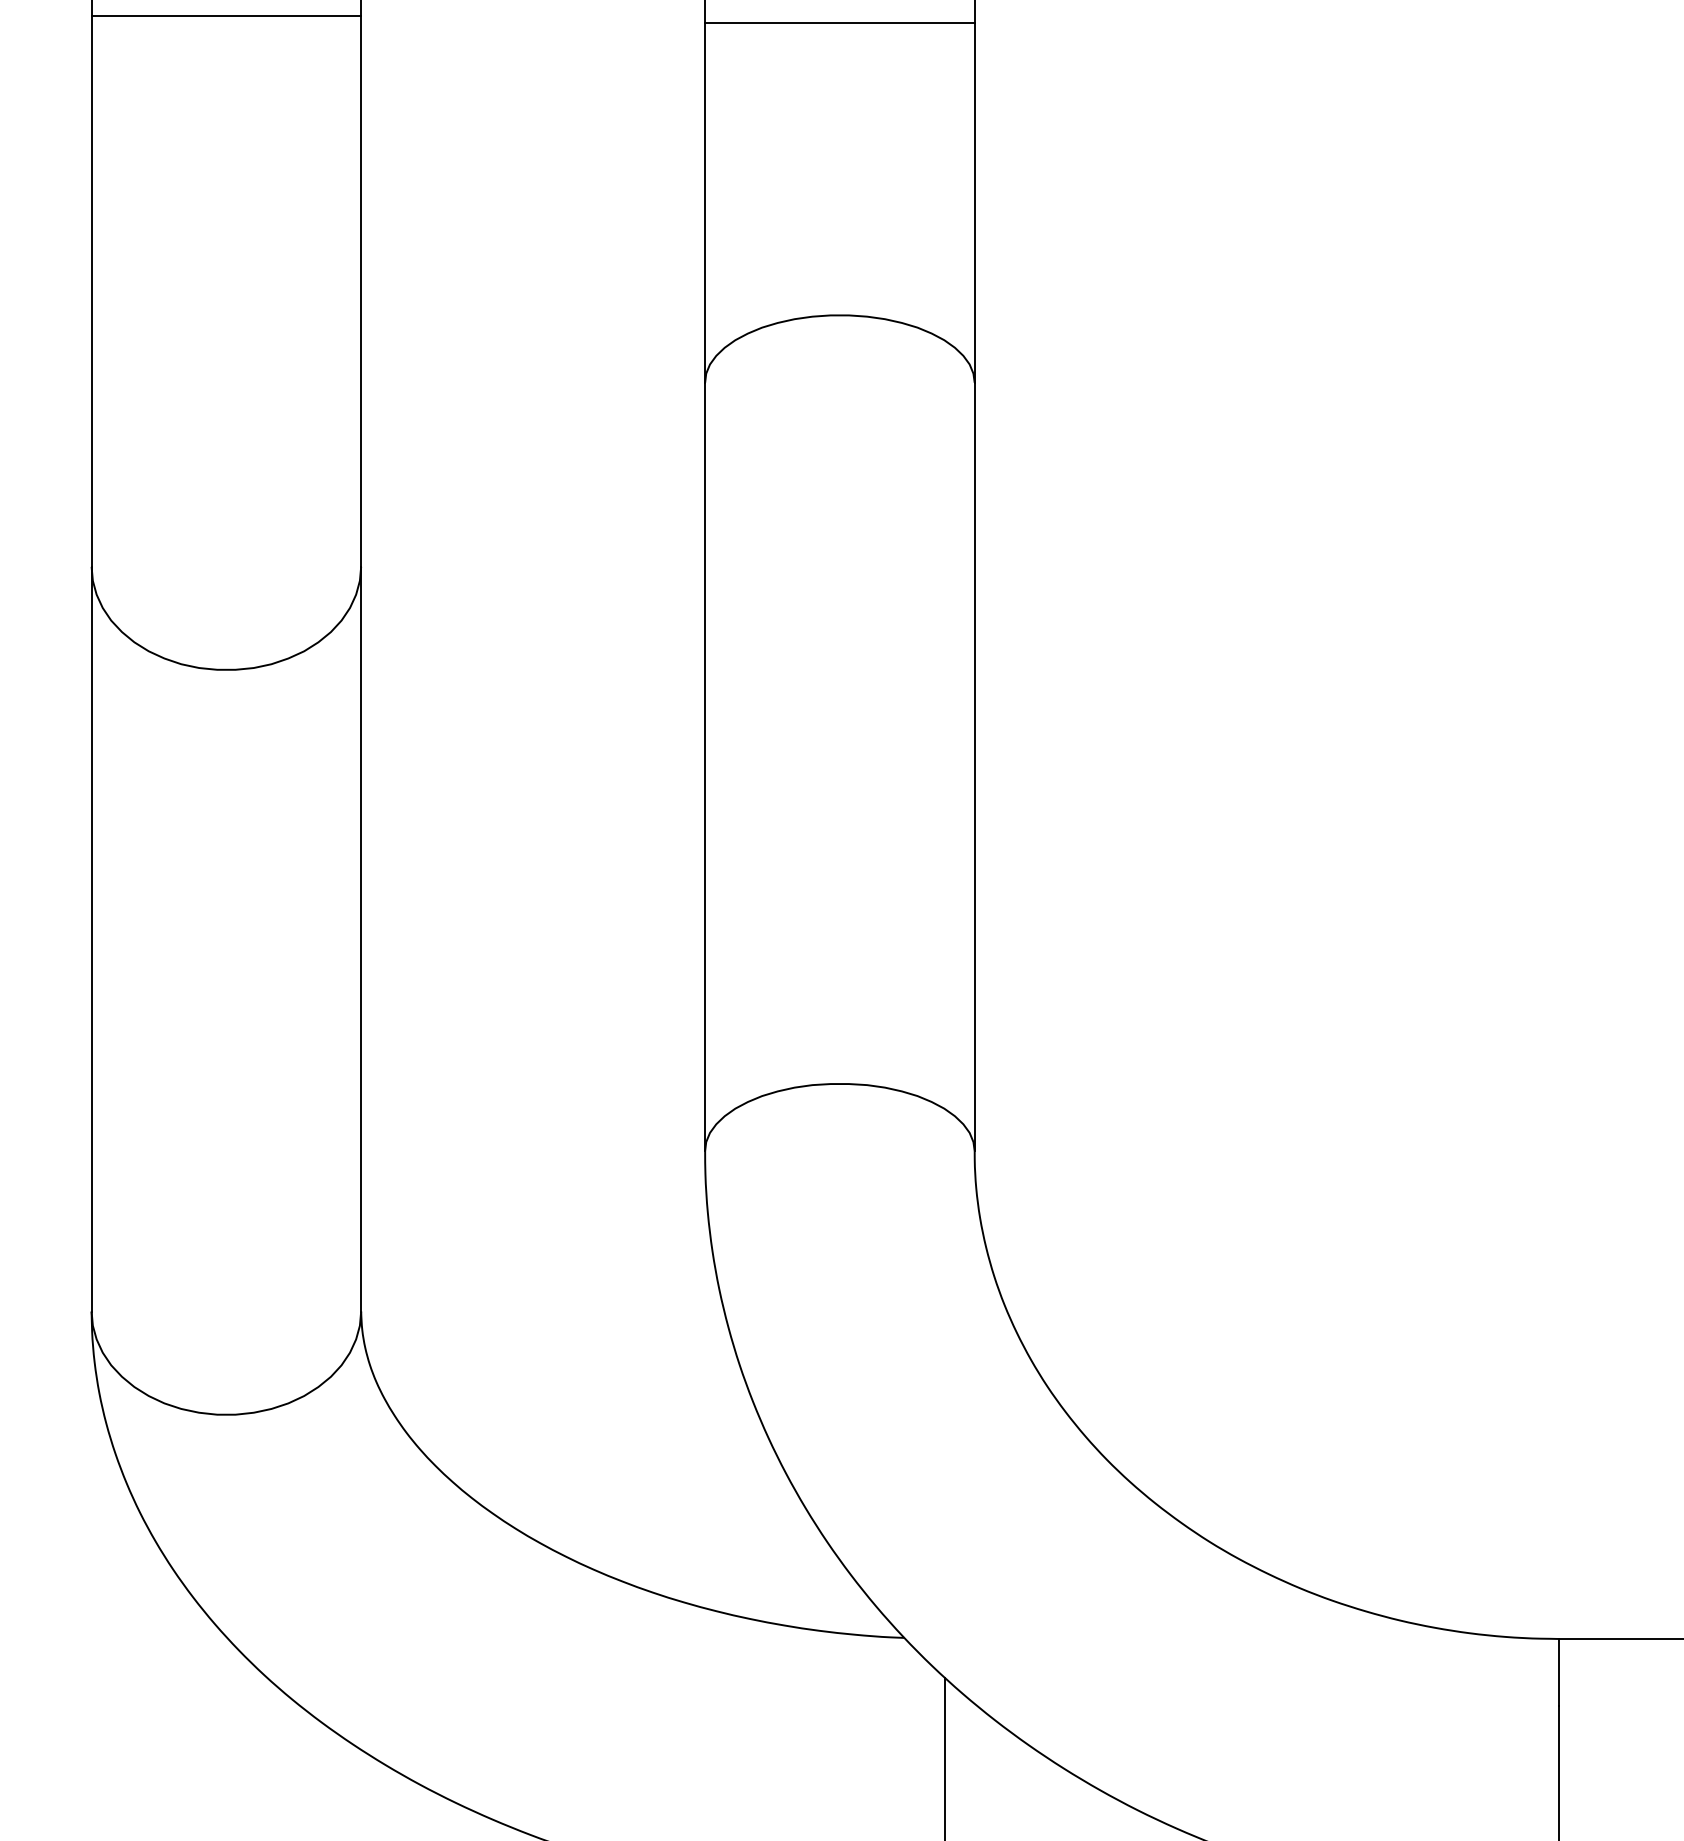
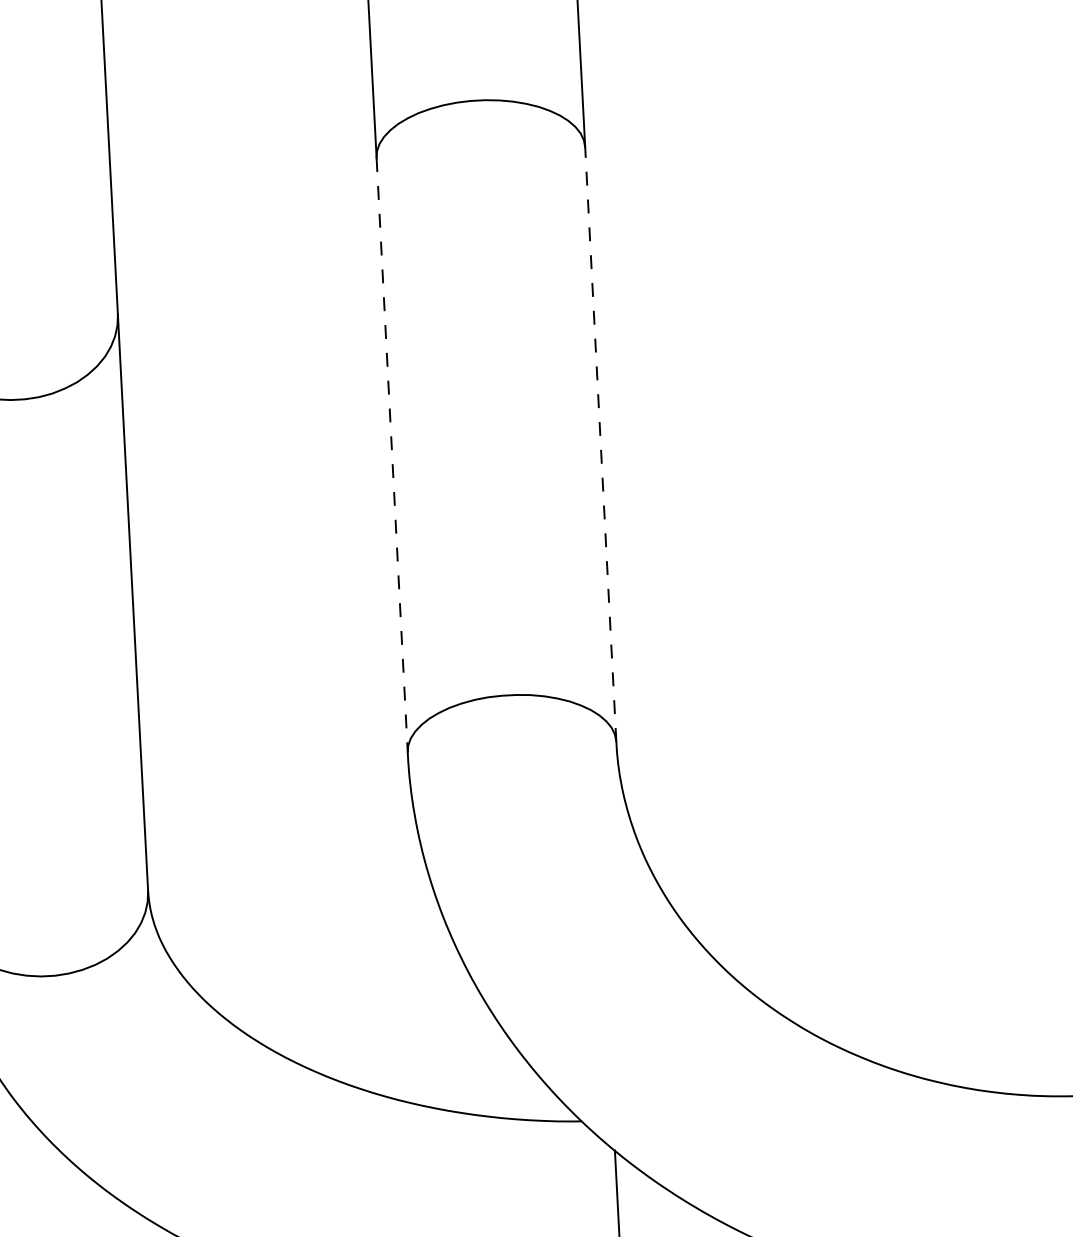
line: (974, 766) -> (600, 444), solid -> dashed
line: (705, 767) -> (392, 455), solid -> dashed

